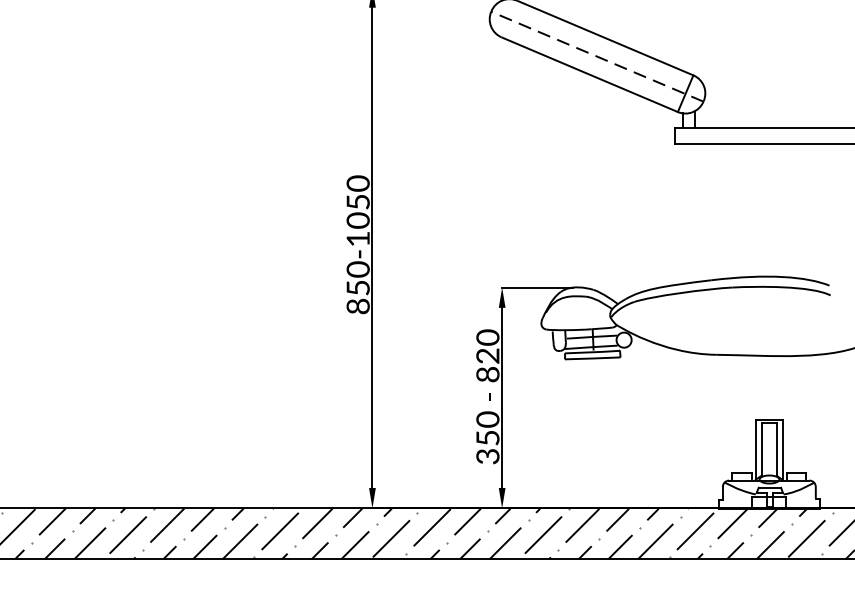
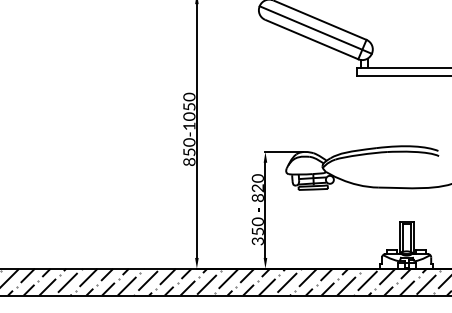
line: (596, 57) -> (315, 30), dashed -> solid

